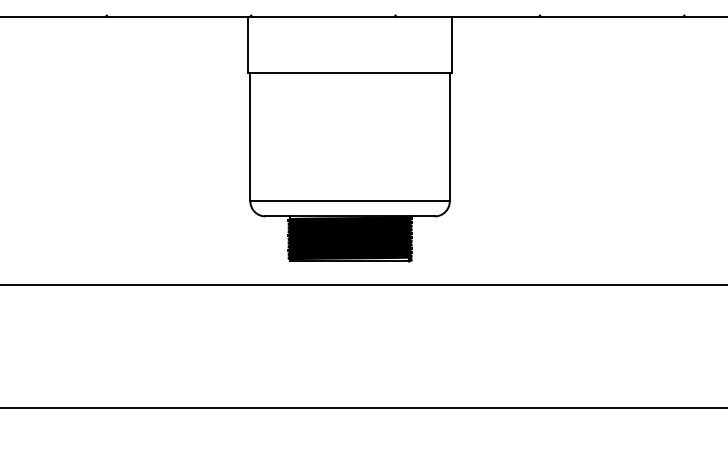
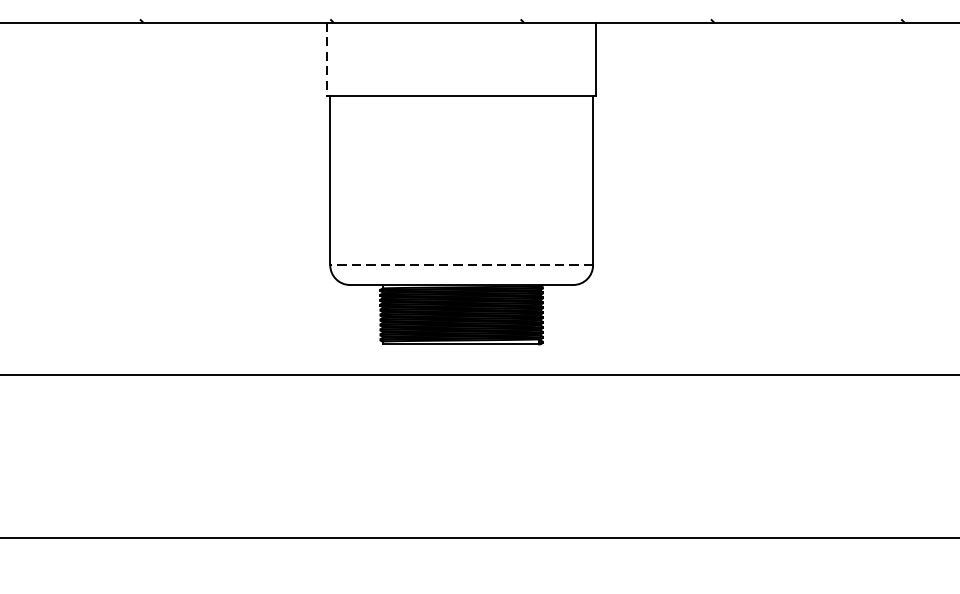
line: (248, 45) -> (327, 59), solid -> dashed
line: (350, 201) -> (462, 265), solid -> dashed

